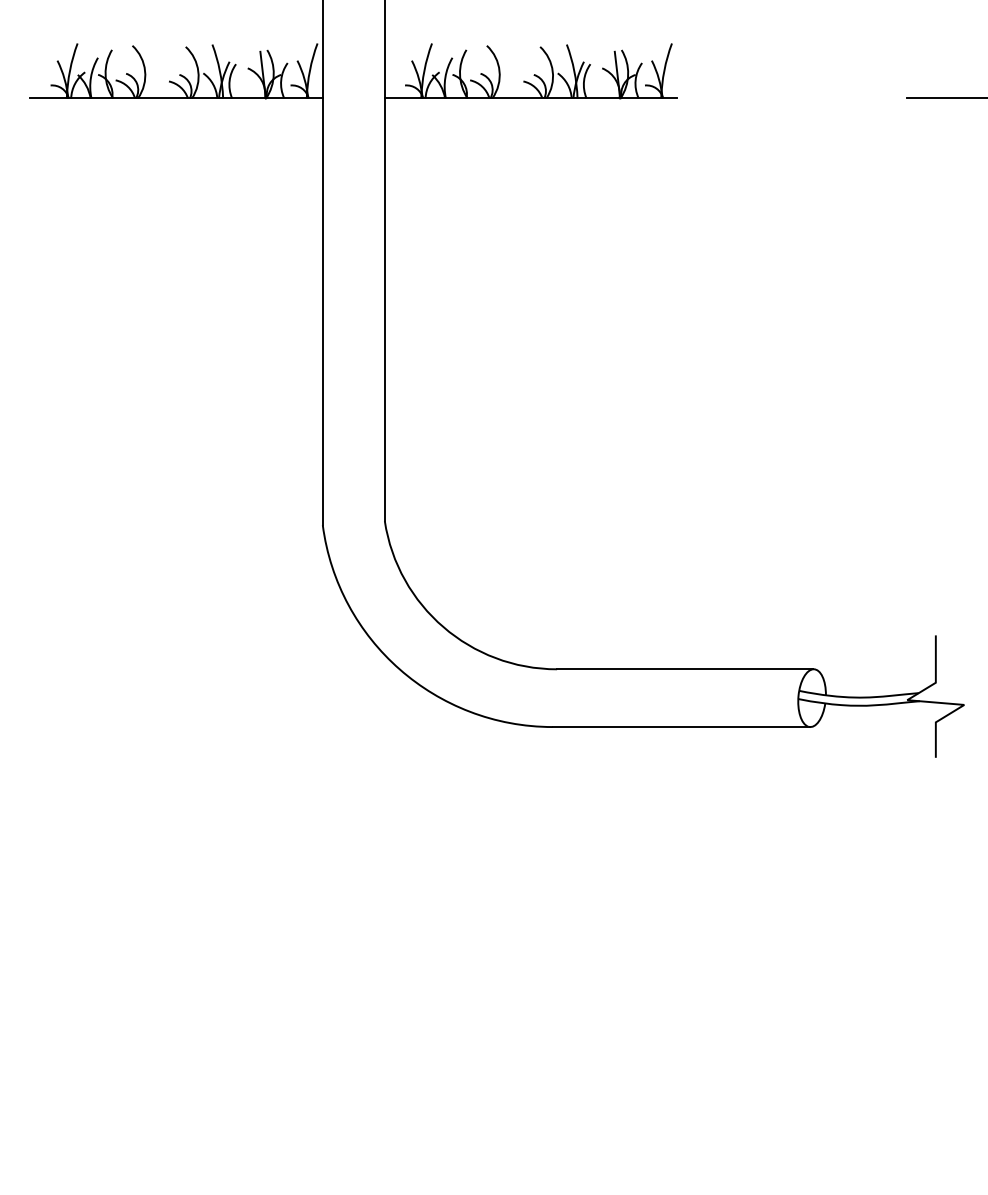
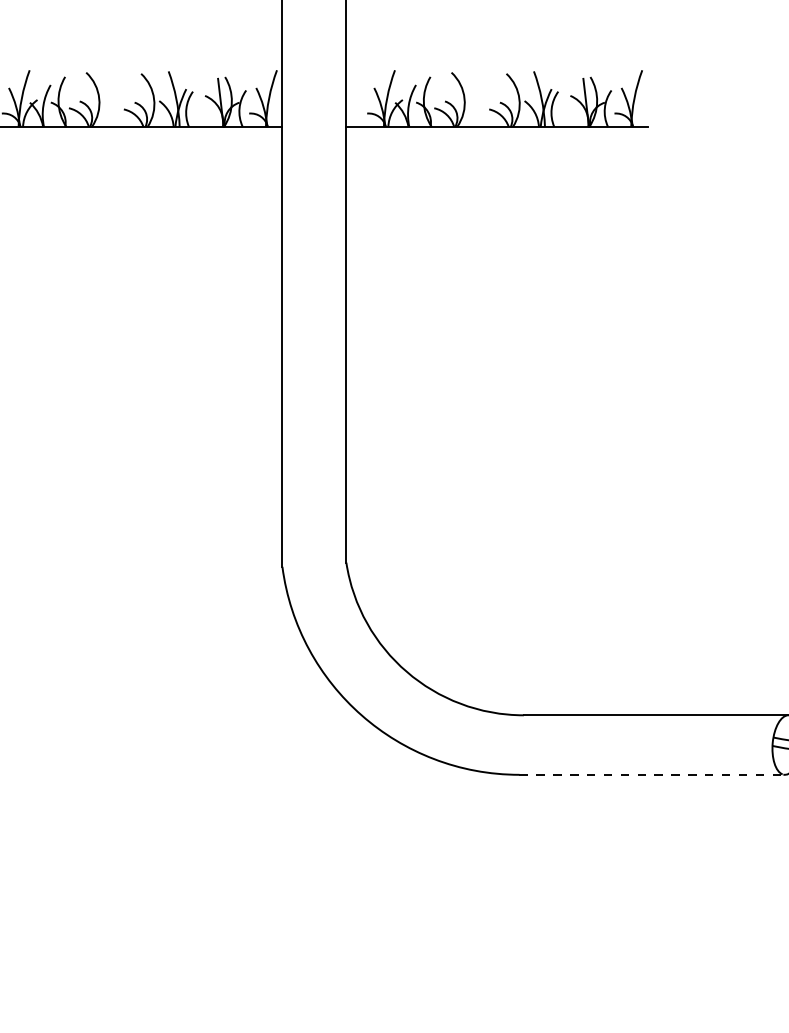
line: (681, 727) -> (652, 775), solid -> dashed

